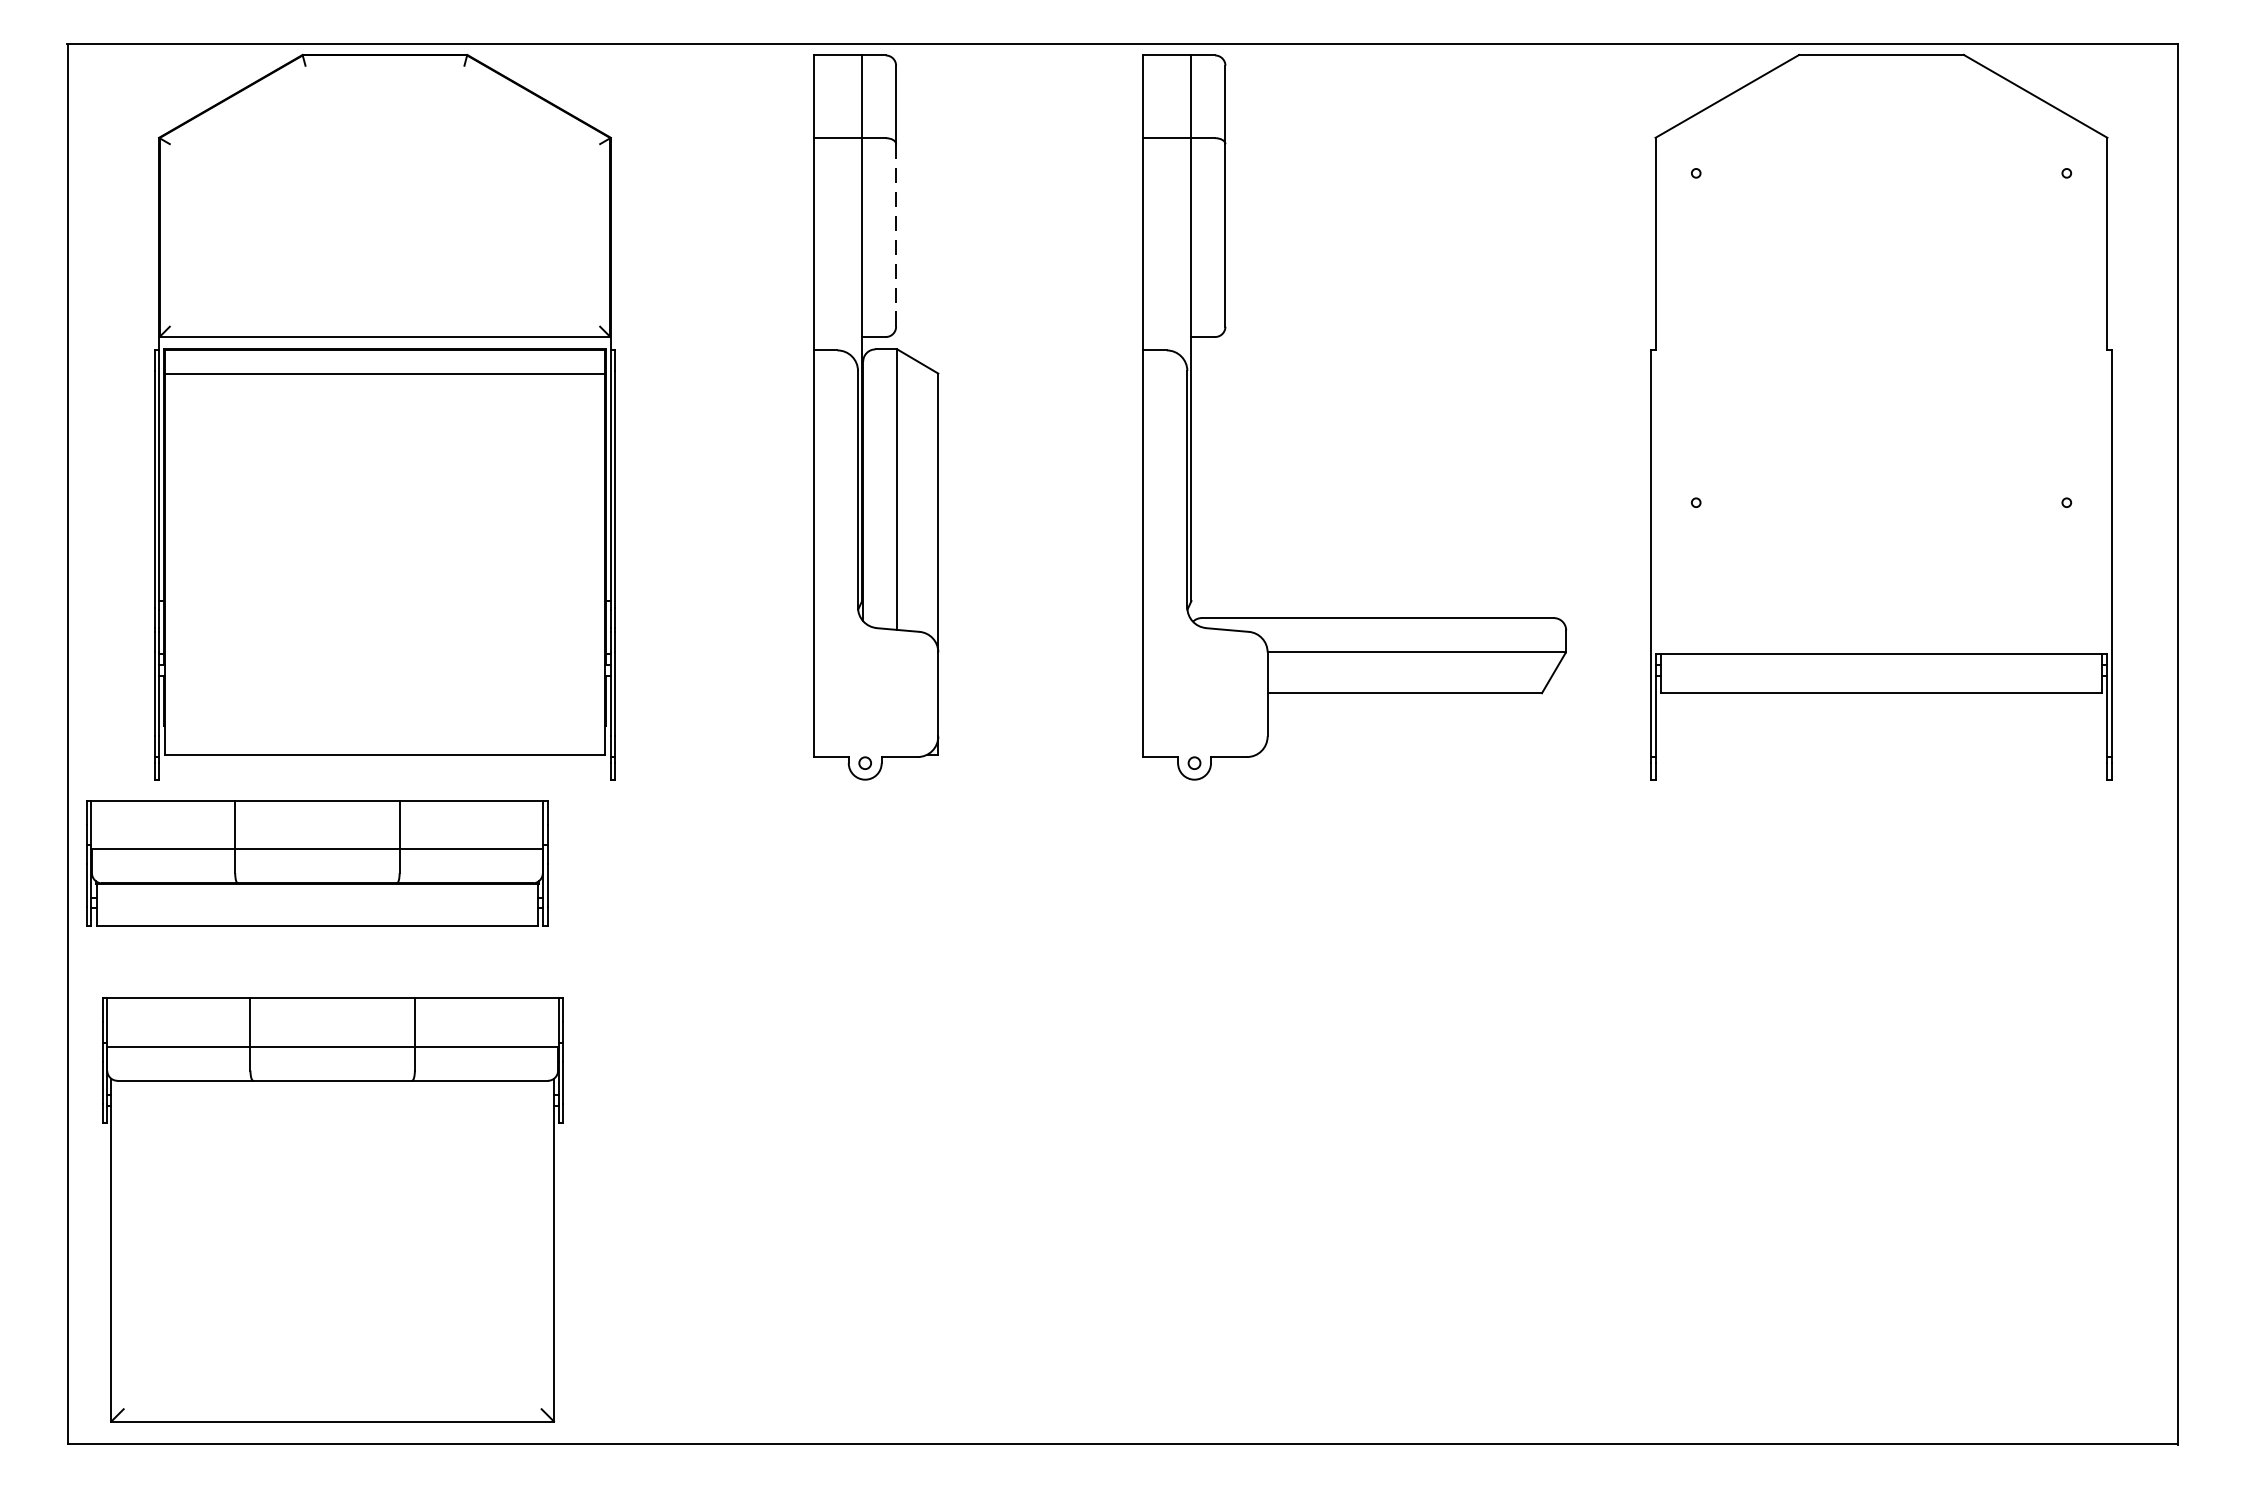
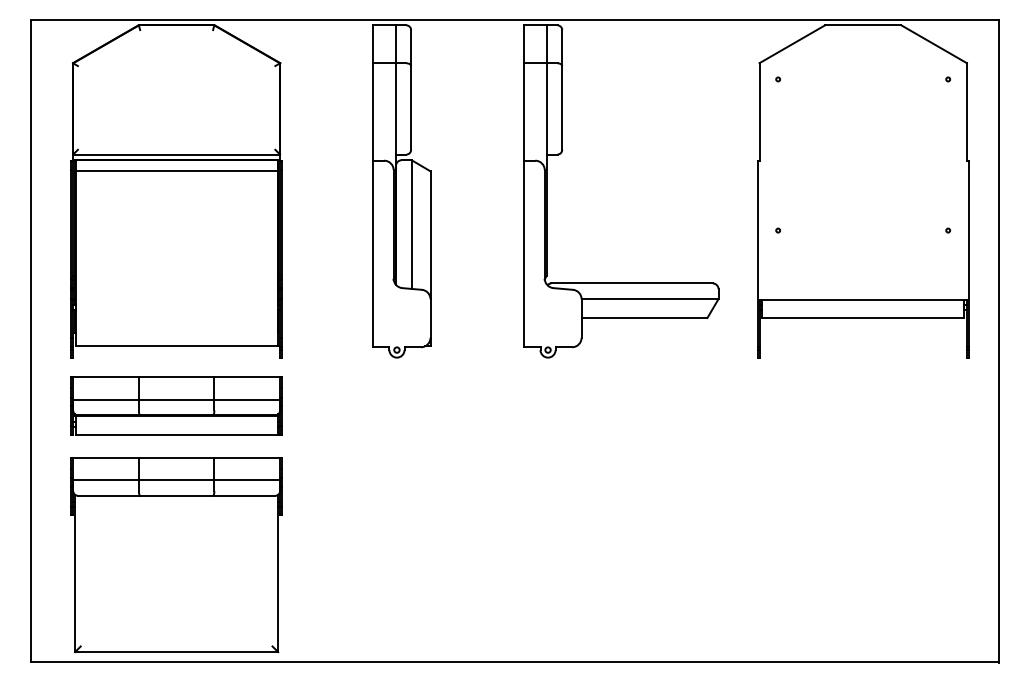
line: (896, 234) -> (411, 107), dashed -> solid
part: (317, 862) -> (176, 405), moved
part: (332, 1210) -> (176, 555), moved

